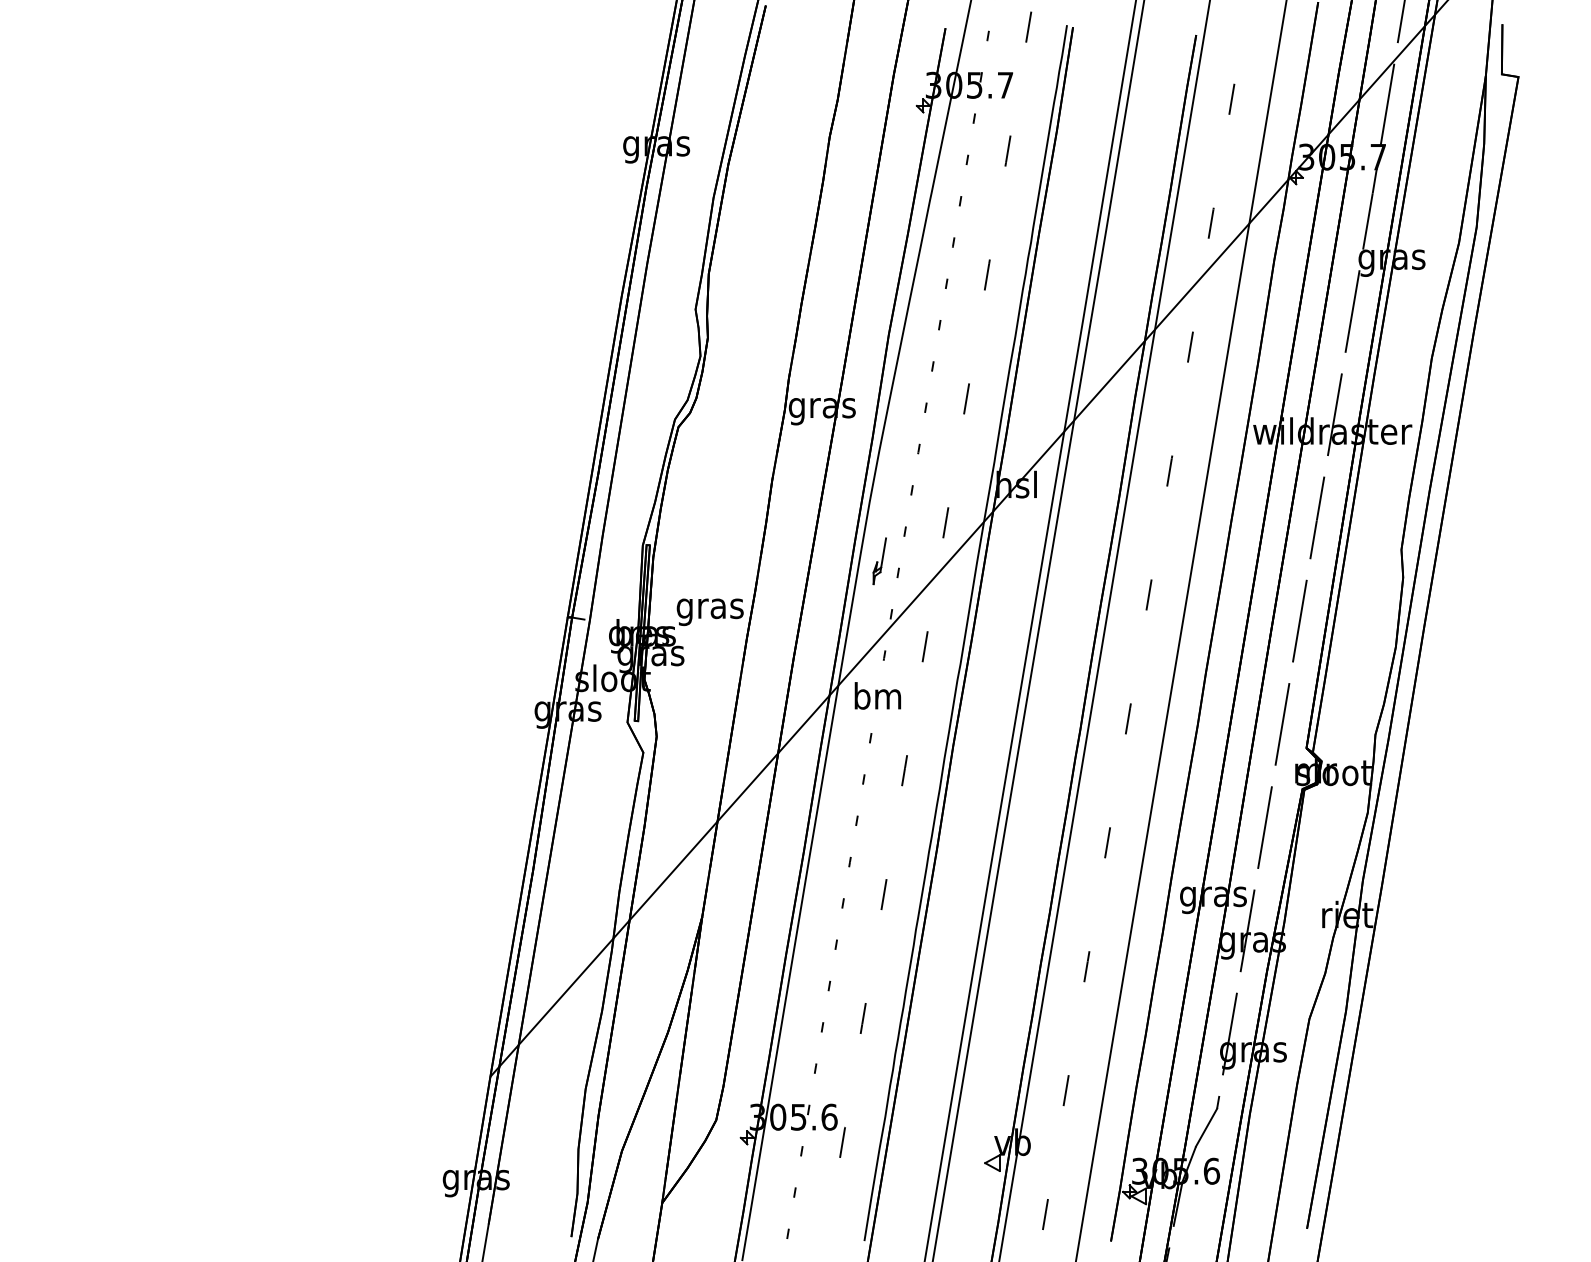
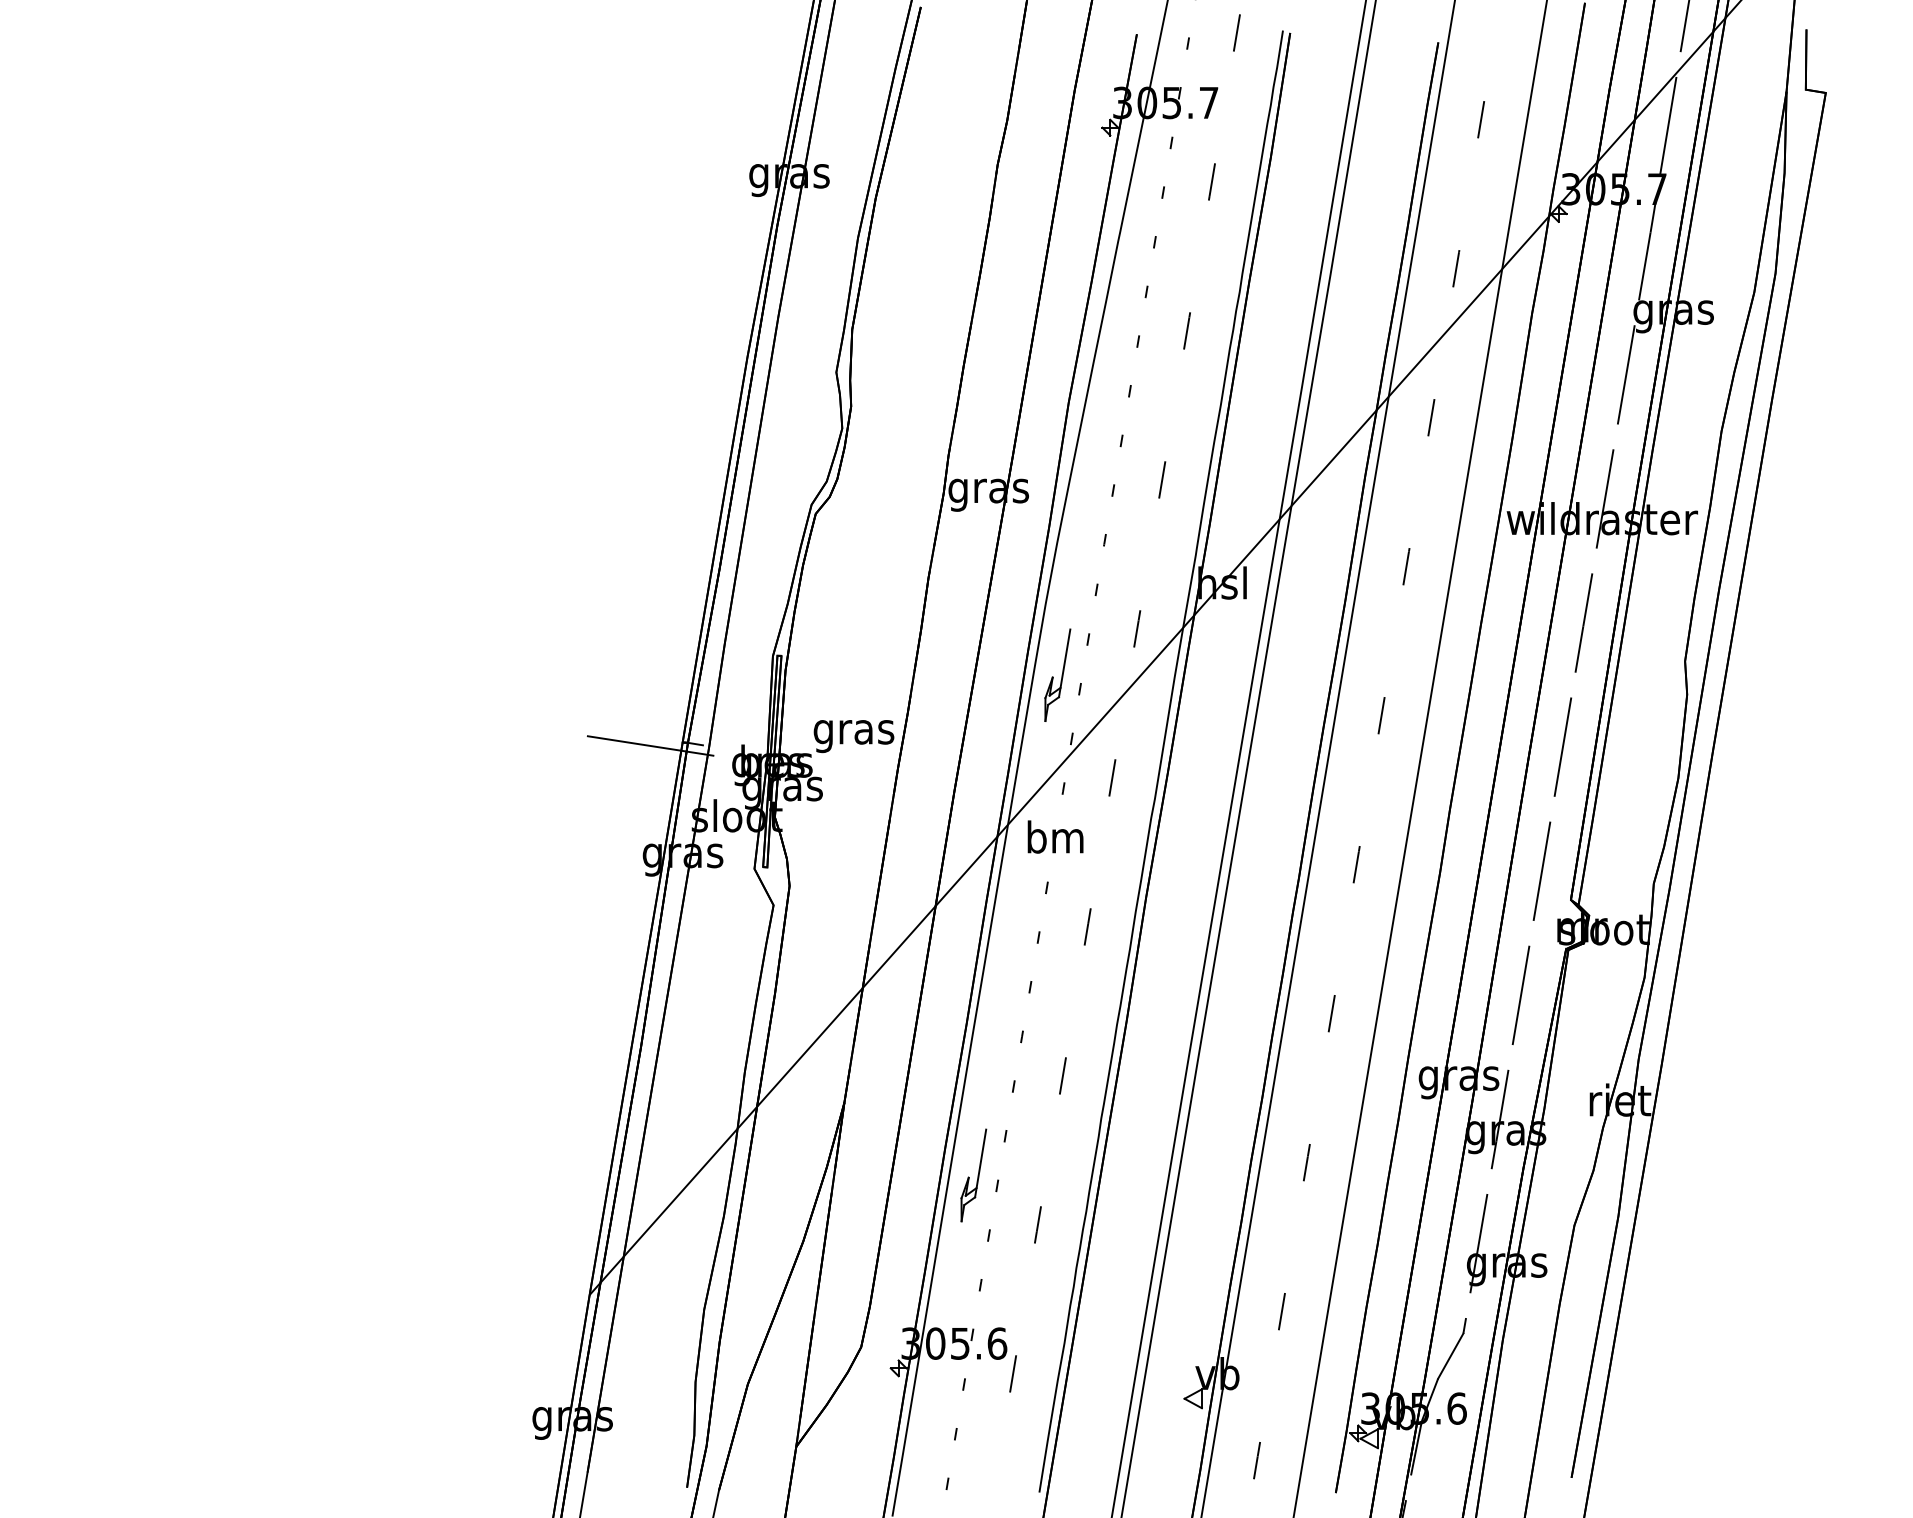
part: (879, 560) -> (1057, 674), size x1.67
line: (540, 619) -> (650, 745), added
part: (809, 977) -> (973, 1175), added

